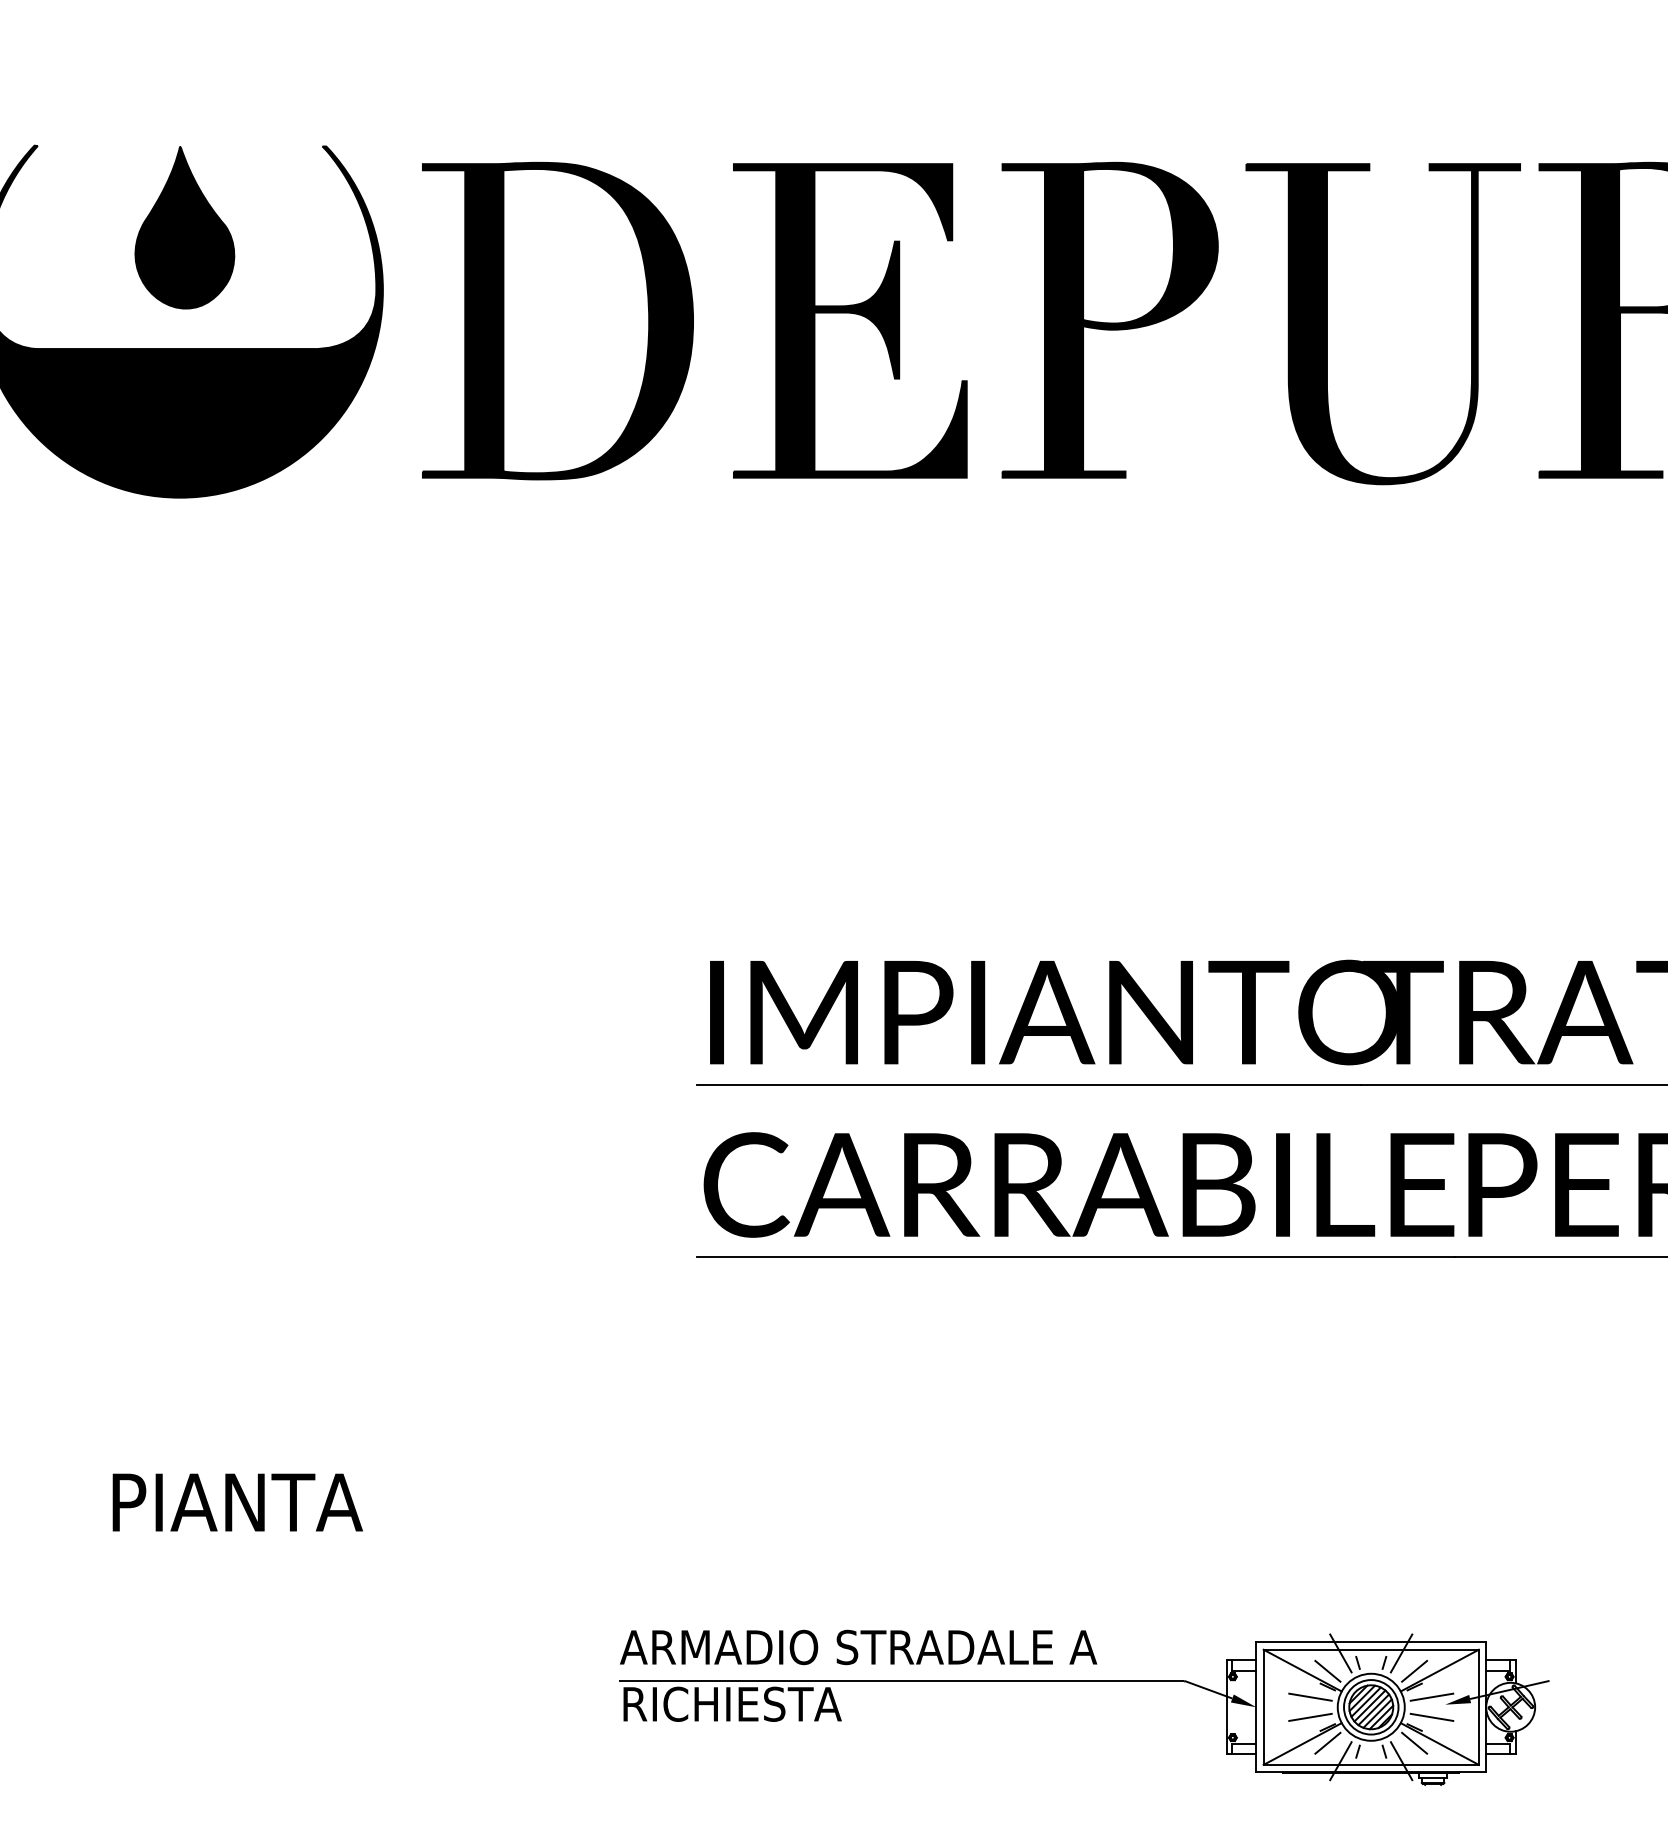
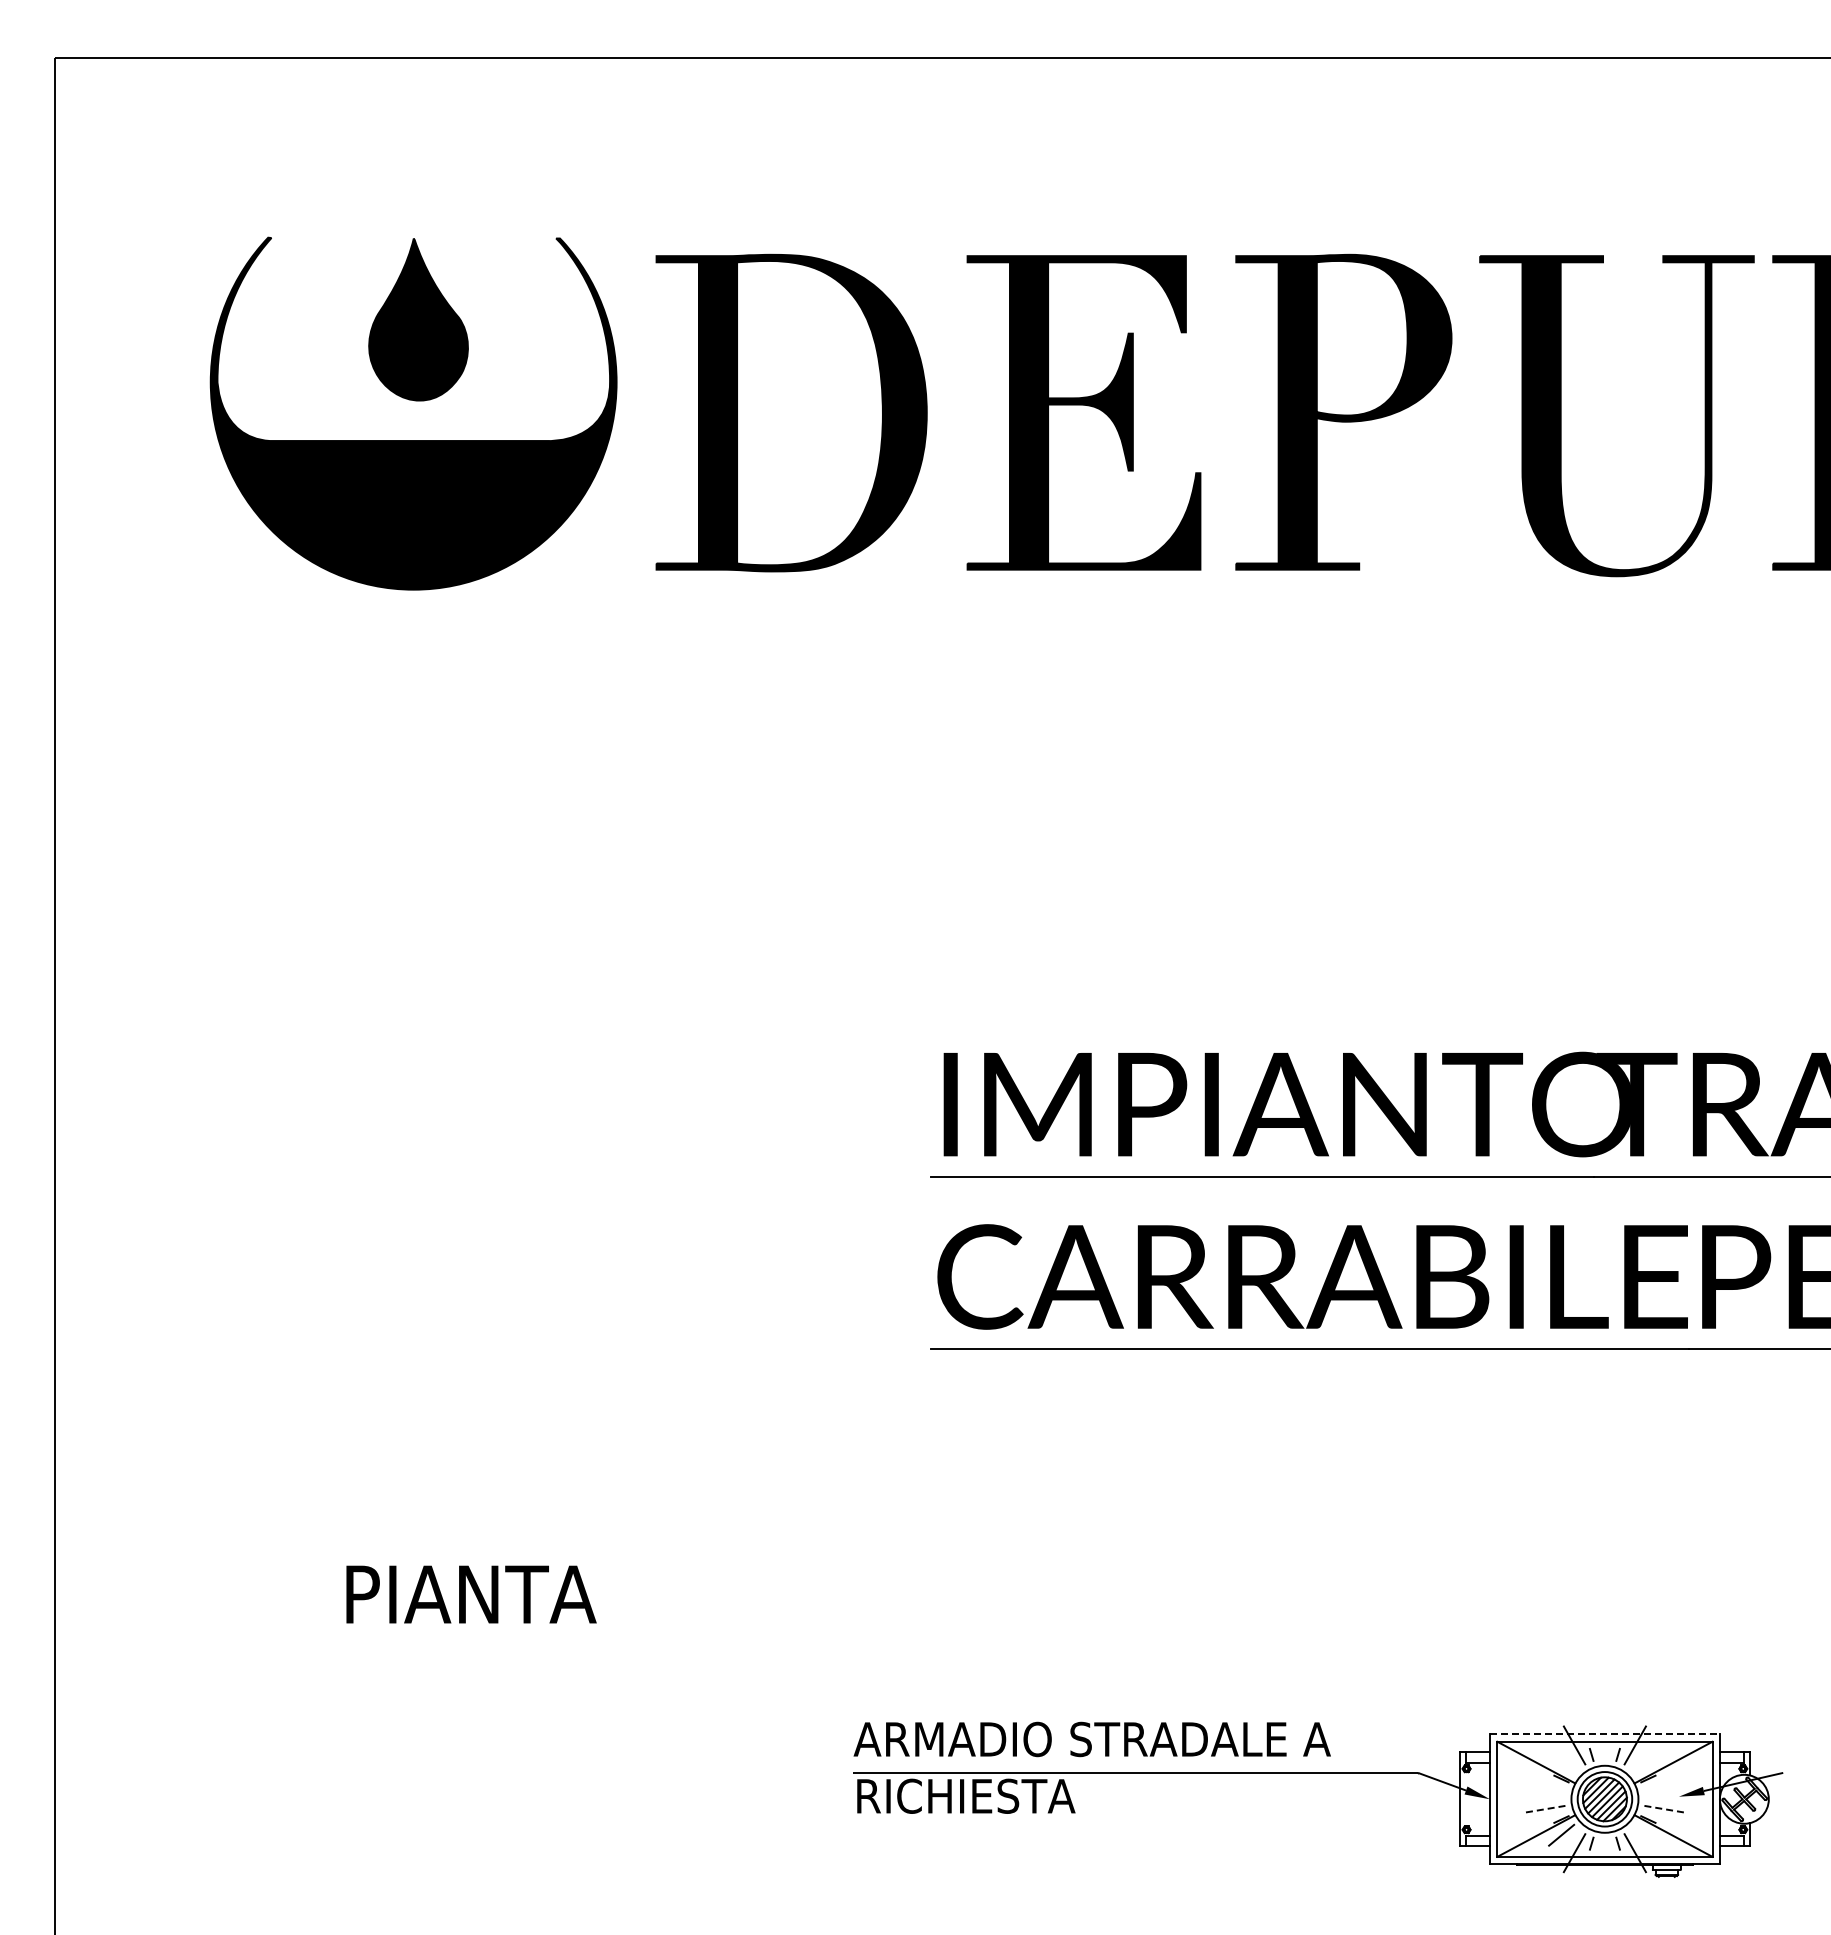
line: (1370, 1642) -> (1604, 1734), solid -> dashed
line: (1327, 1670) -> (1561, 1762), removed
line: (1413, 1670) -> (1647, 1762), removed
line: (1309, 1696) -> (1543, 1788), removed
line: (1431, 1696) -> (1665, 1788), removed
line: (1310, 1717) -> (1544, 1809), solid -> dashed
line: (1431, 1717) -> (1665, 1809), solid -> dashed
line: (1413, 1742) -> (1647, 1834), removed

